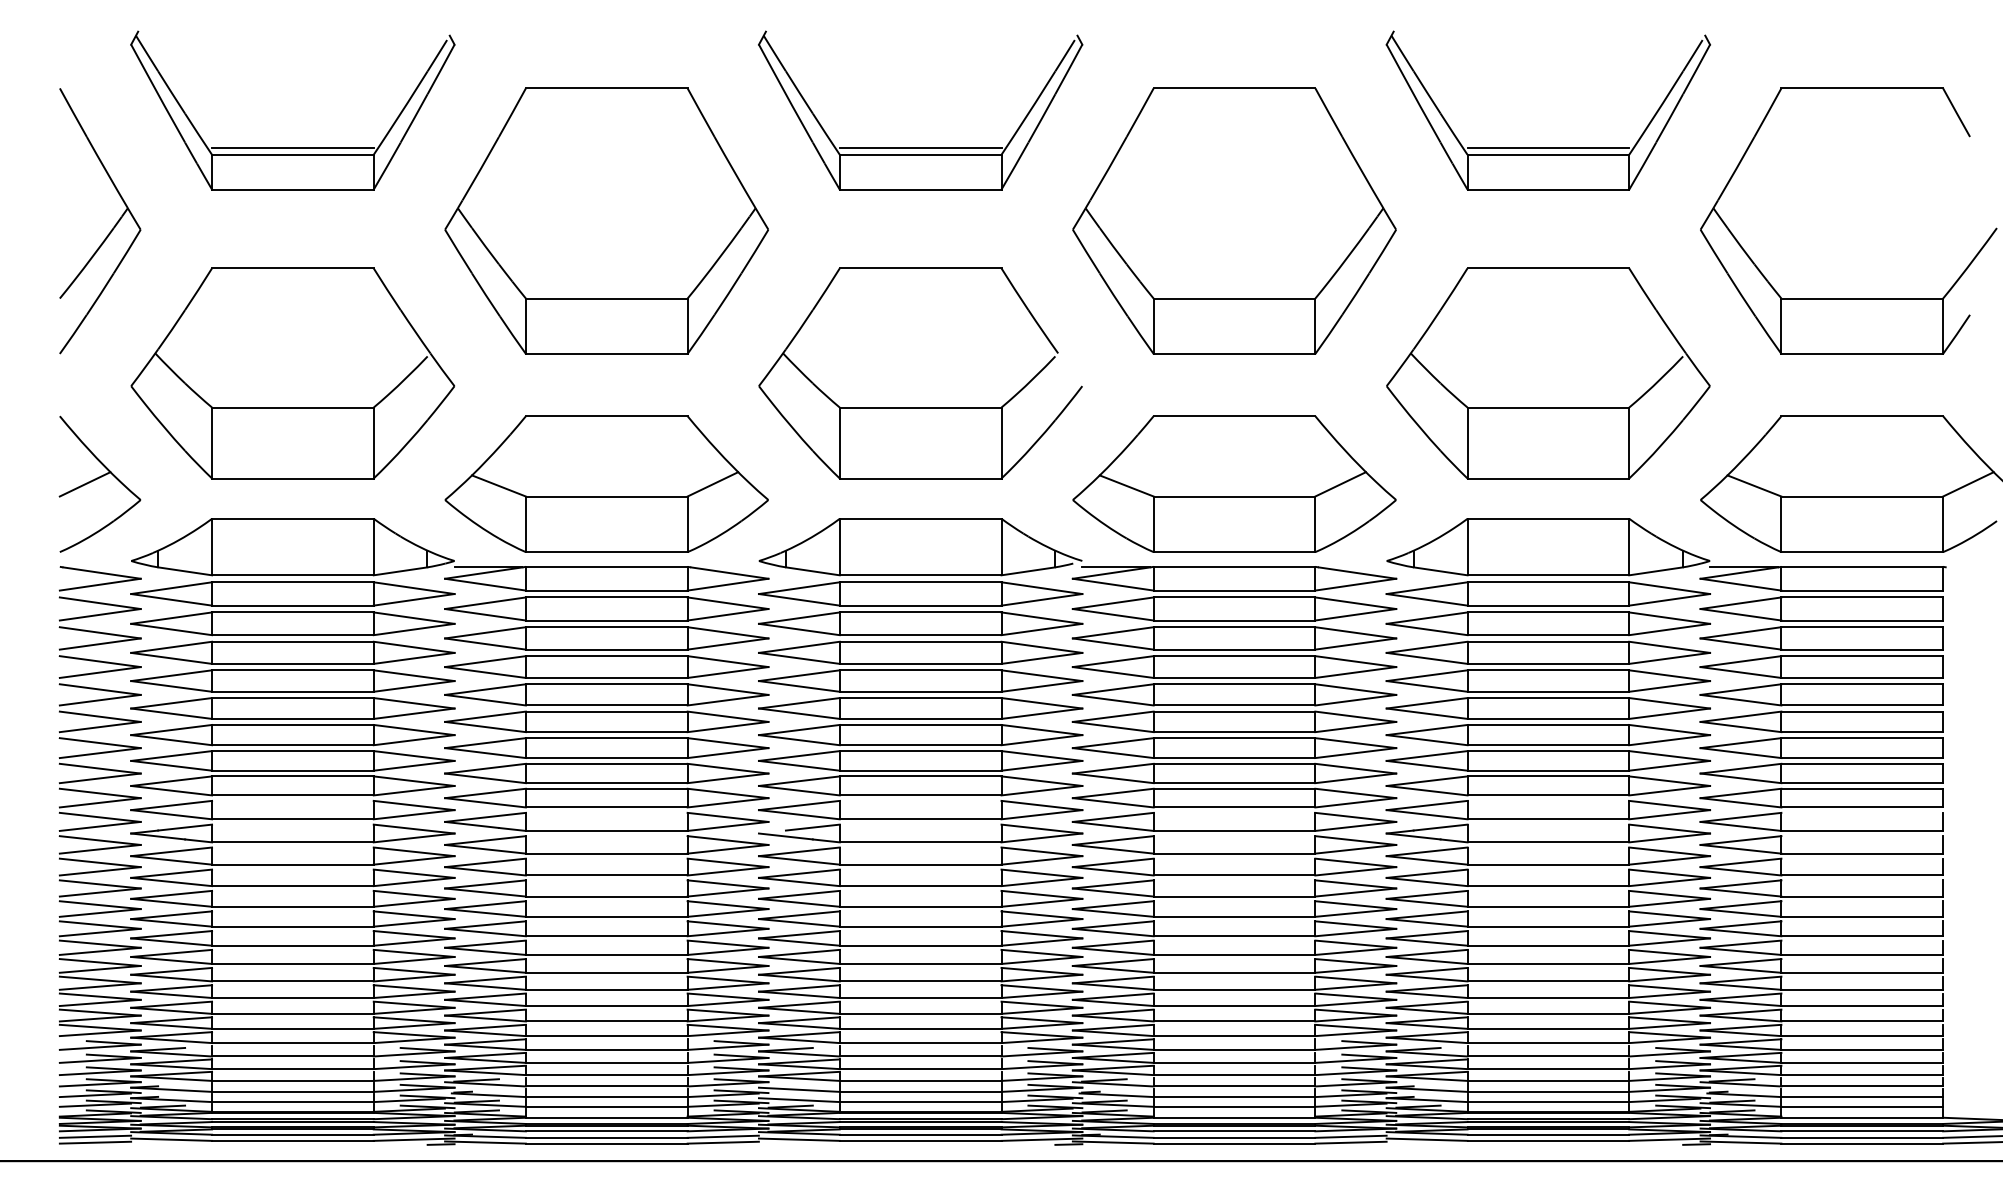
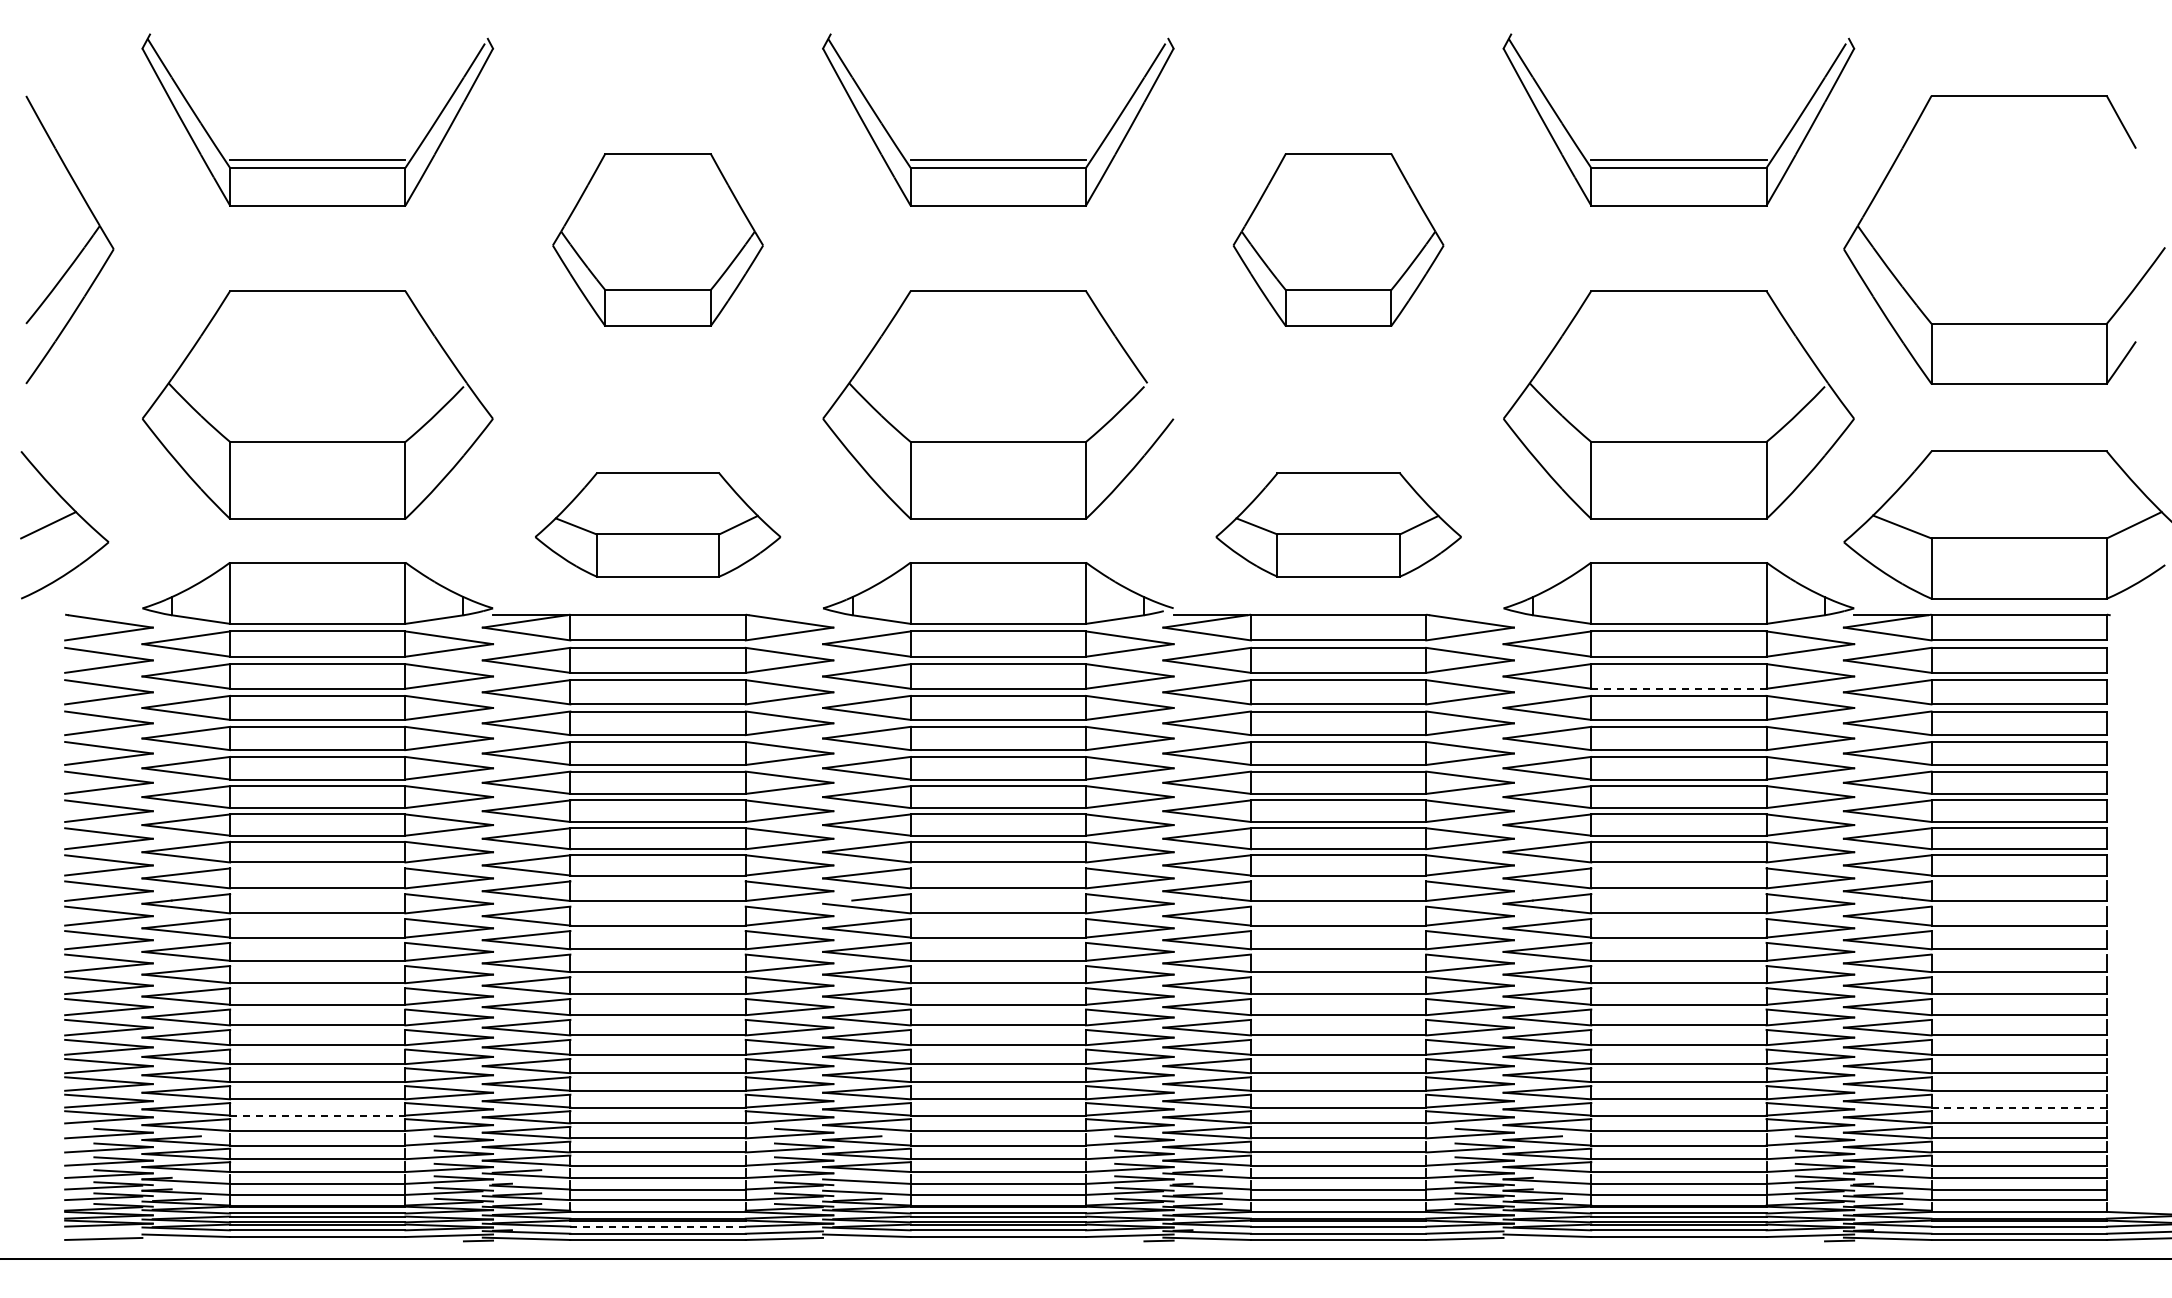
part: (606, 220) -> (657, 239), size x0.6
part: (1234, 220) -> (1338, 239), size x0.6
part: (110, 230) -> (81, 249), moved
part: (606, 483) -> (657, 524), size x0.7
part: (1234, 483) -> (1338, 524), size x0.7
part: (99, 484) -> (64, 525), moved
line: (1548, 634) -> (1678, 688), solid -> dashed
line: (1862, 1021) -> (2019, 1107), solid -> dashed
line: (292, 1028) -> (317, 1115), solid -> dashed
line: (607, 1131) -> (658, 1226), solid -> dashed
line: (95, 1136) -> (103, 1232), removed

